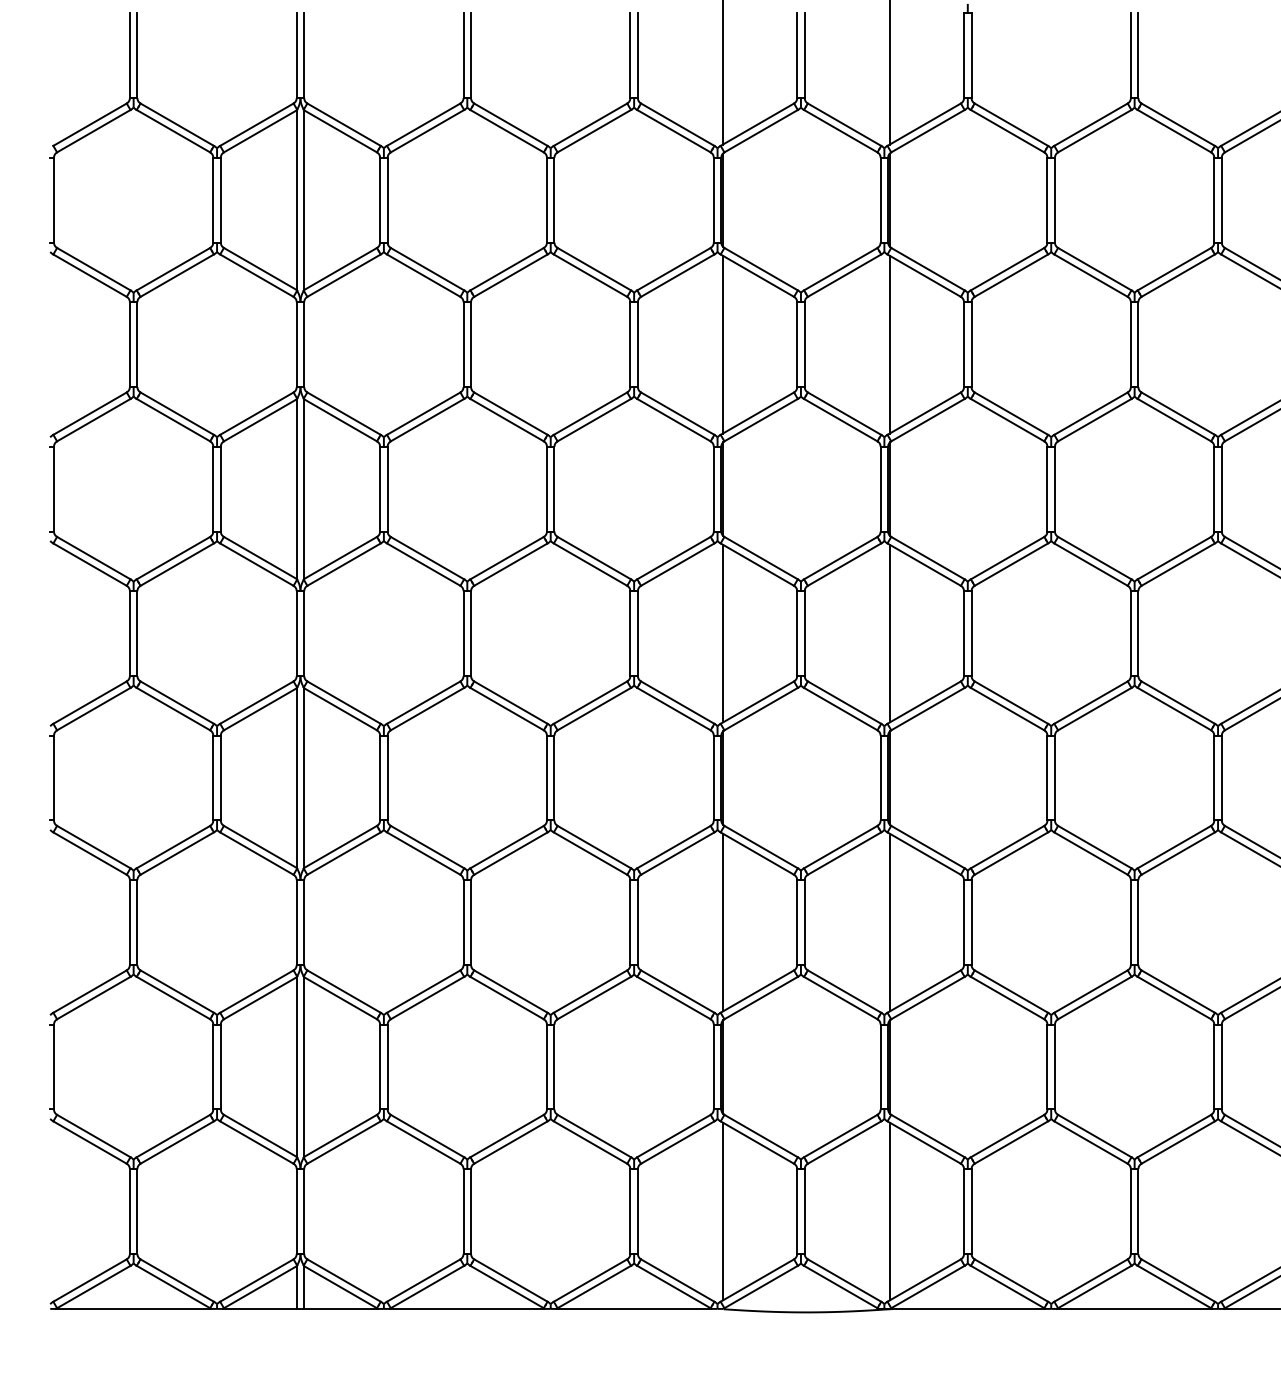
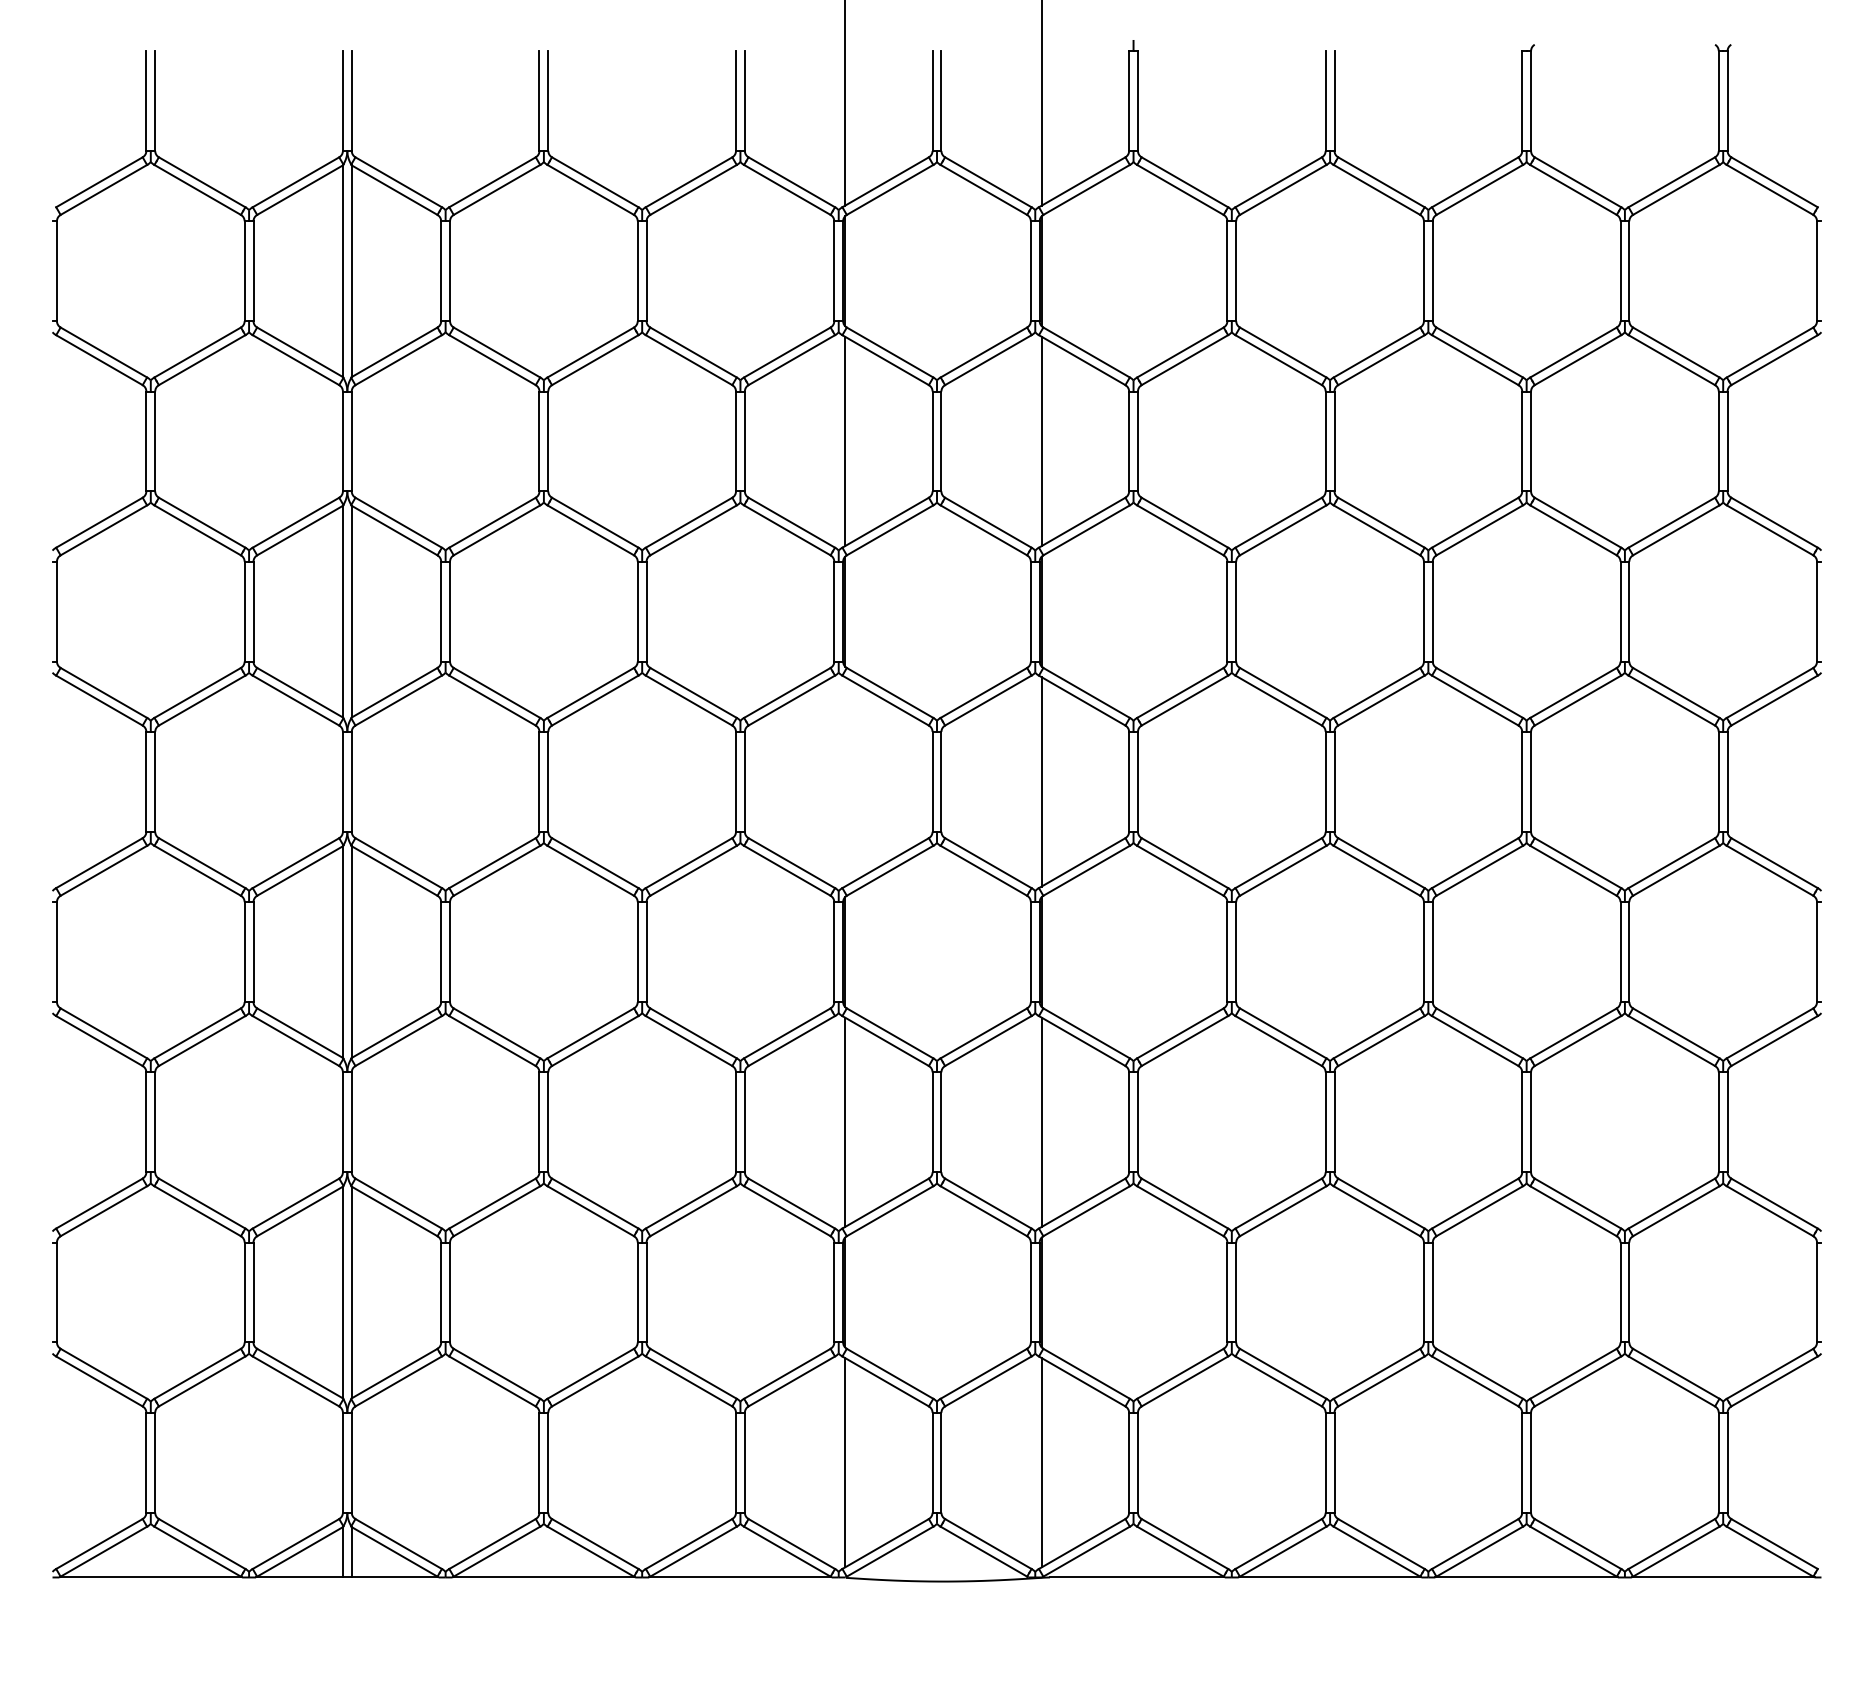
line: (723, 633) -> (845, 781), removed

